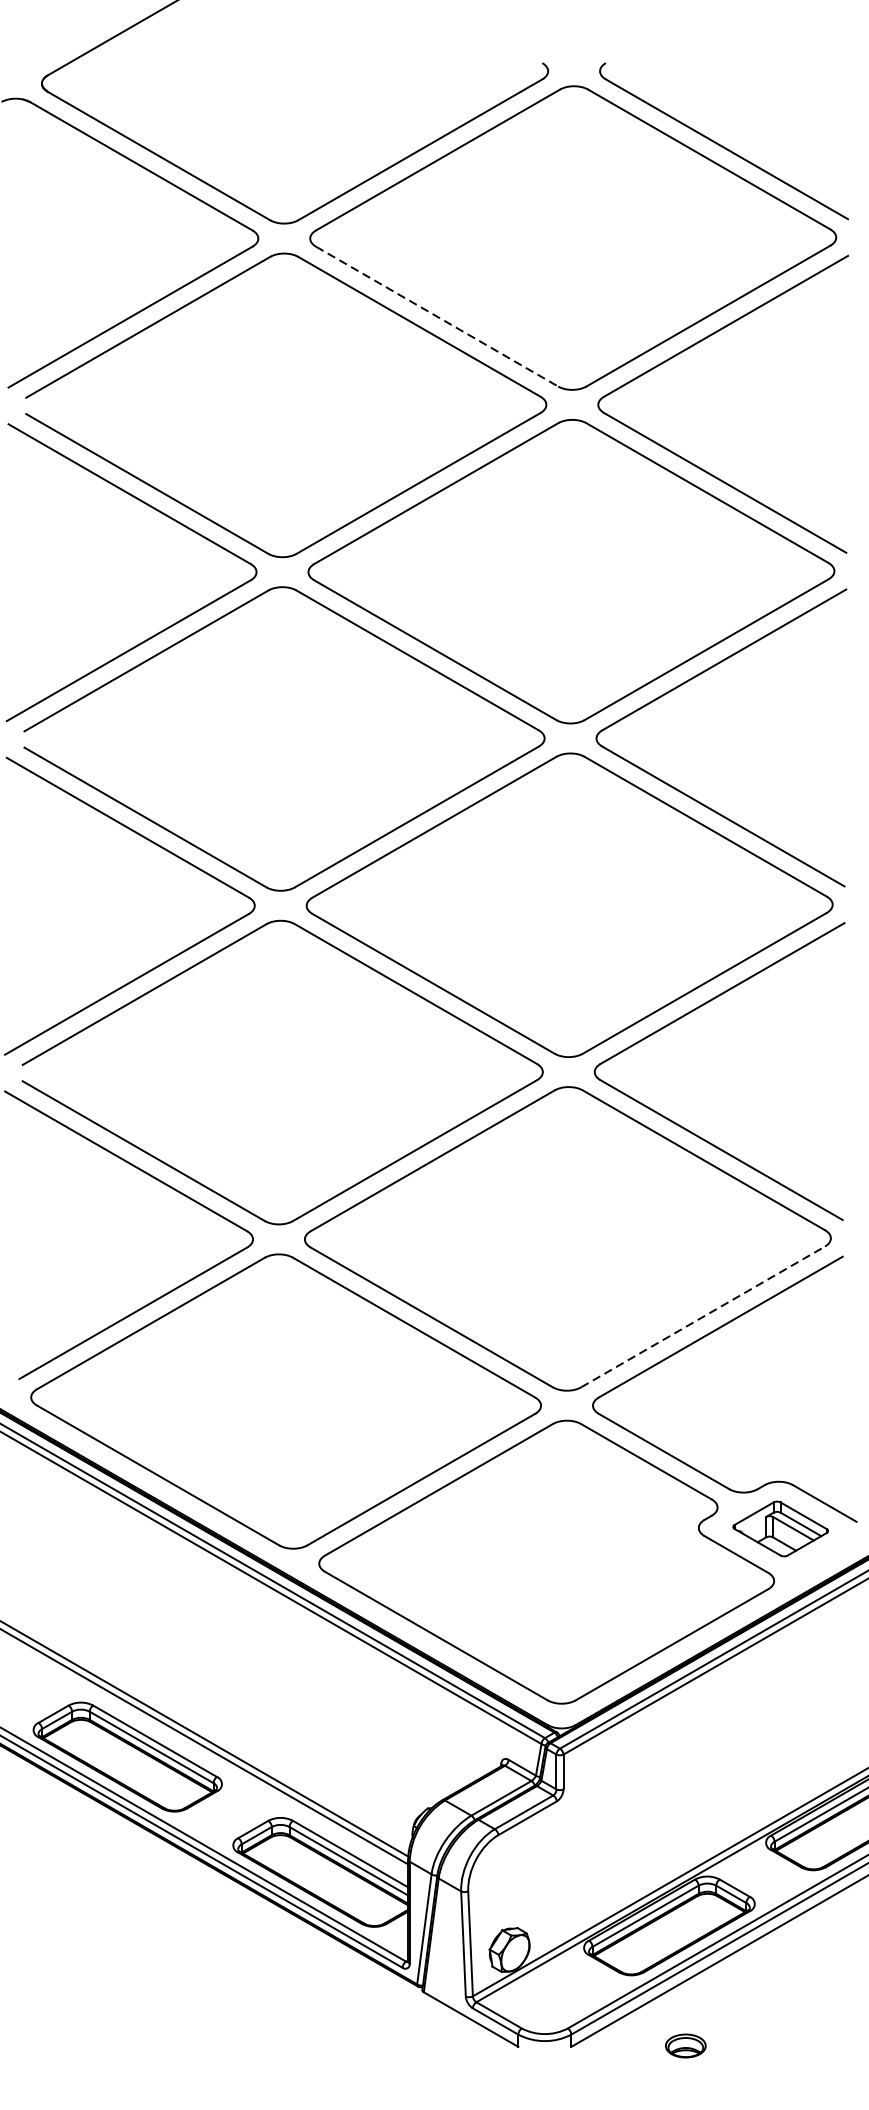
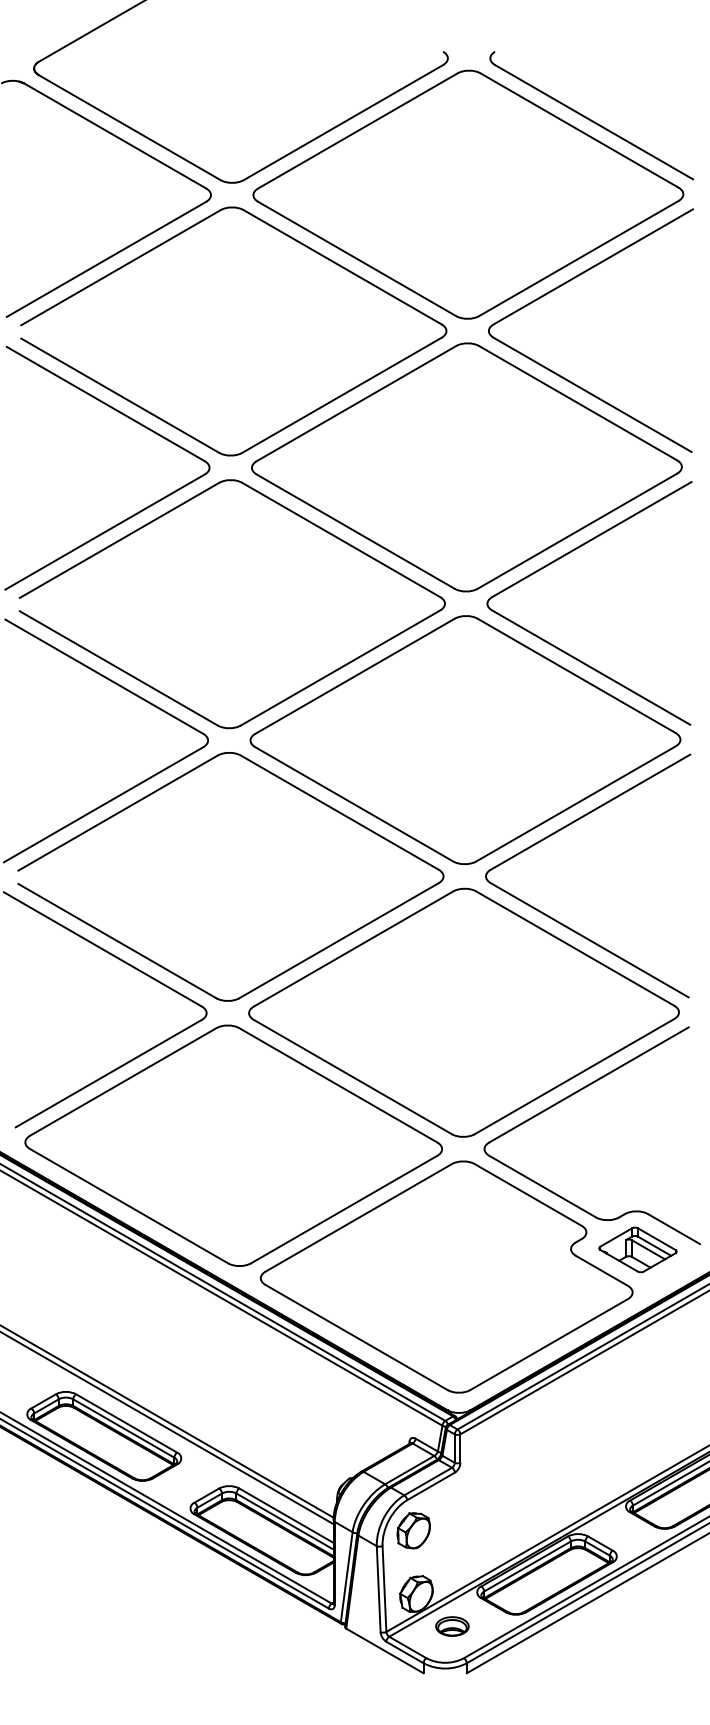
line: (437, 317) -> (357, 259), dashed -> solid
line: (703, 1316) -> (574, 1076), dashed -> solid
part: (506, 1872) -> (413, 1530), added
part: (685, 2045) -> (452, 1626), moved

